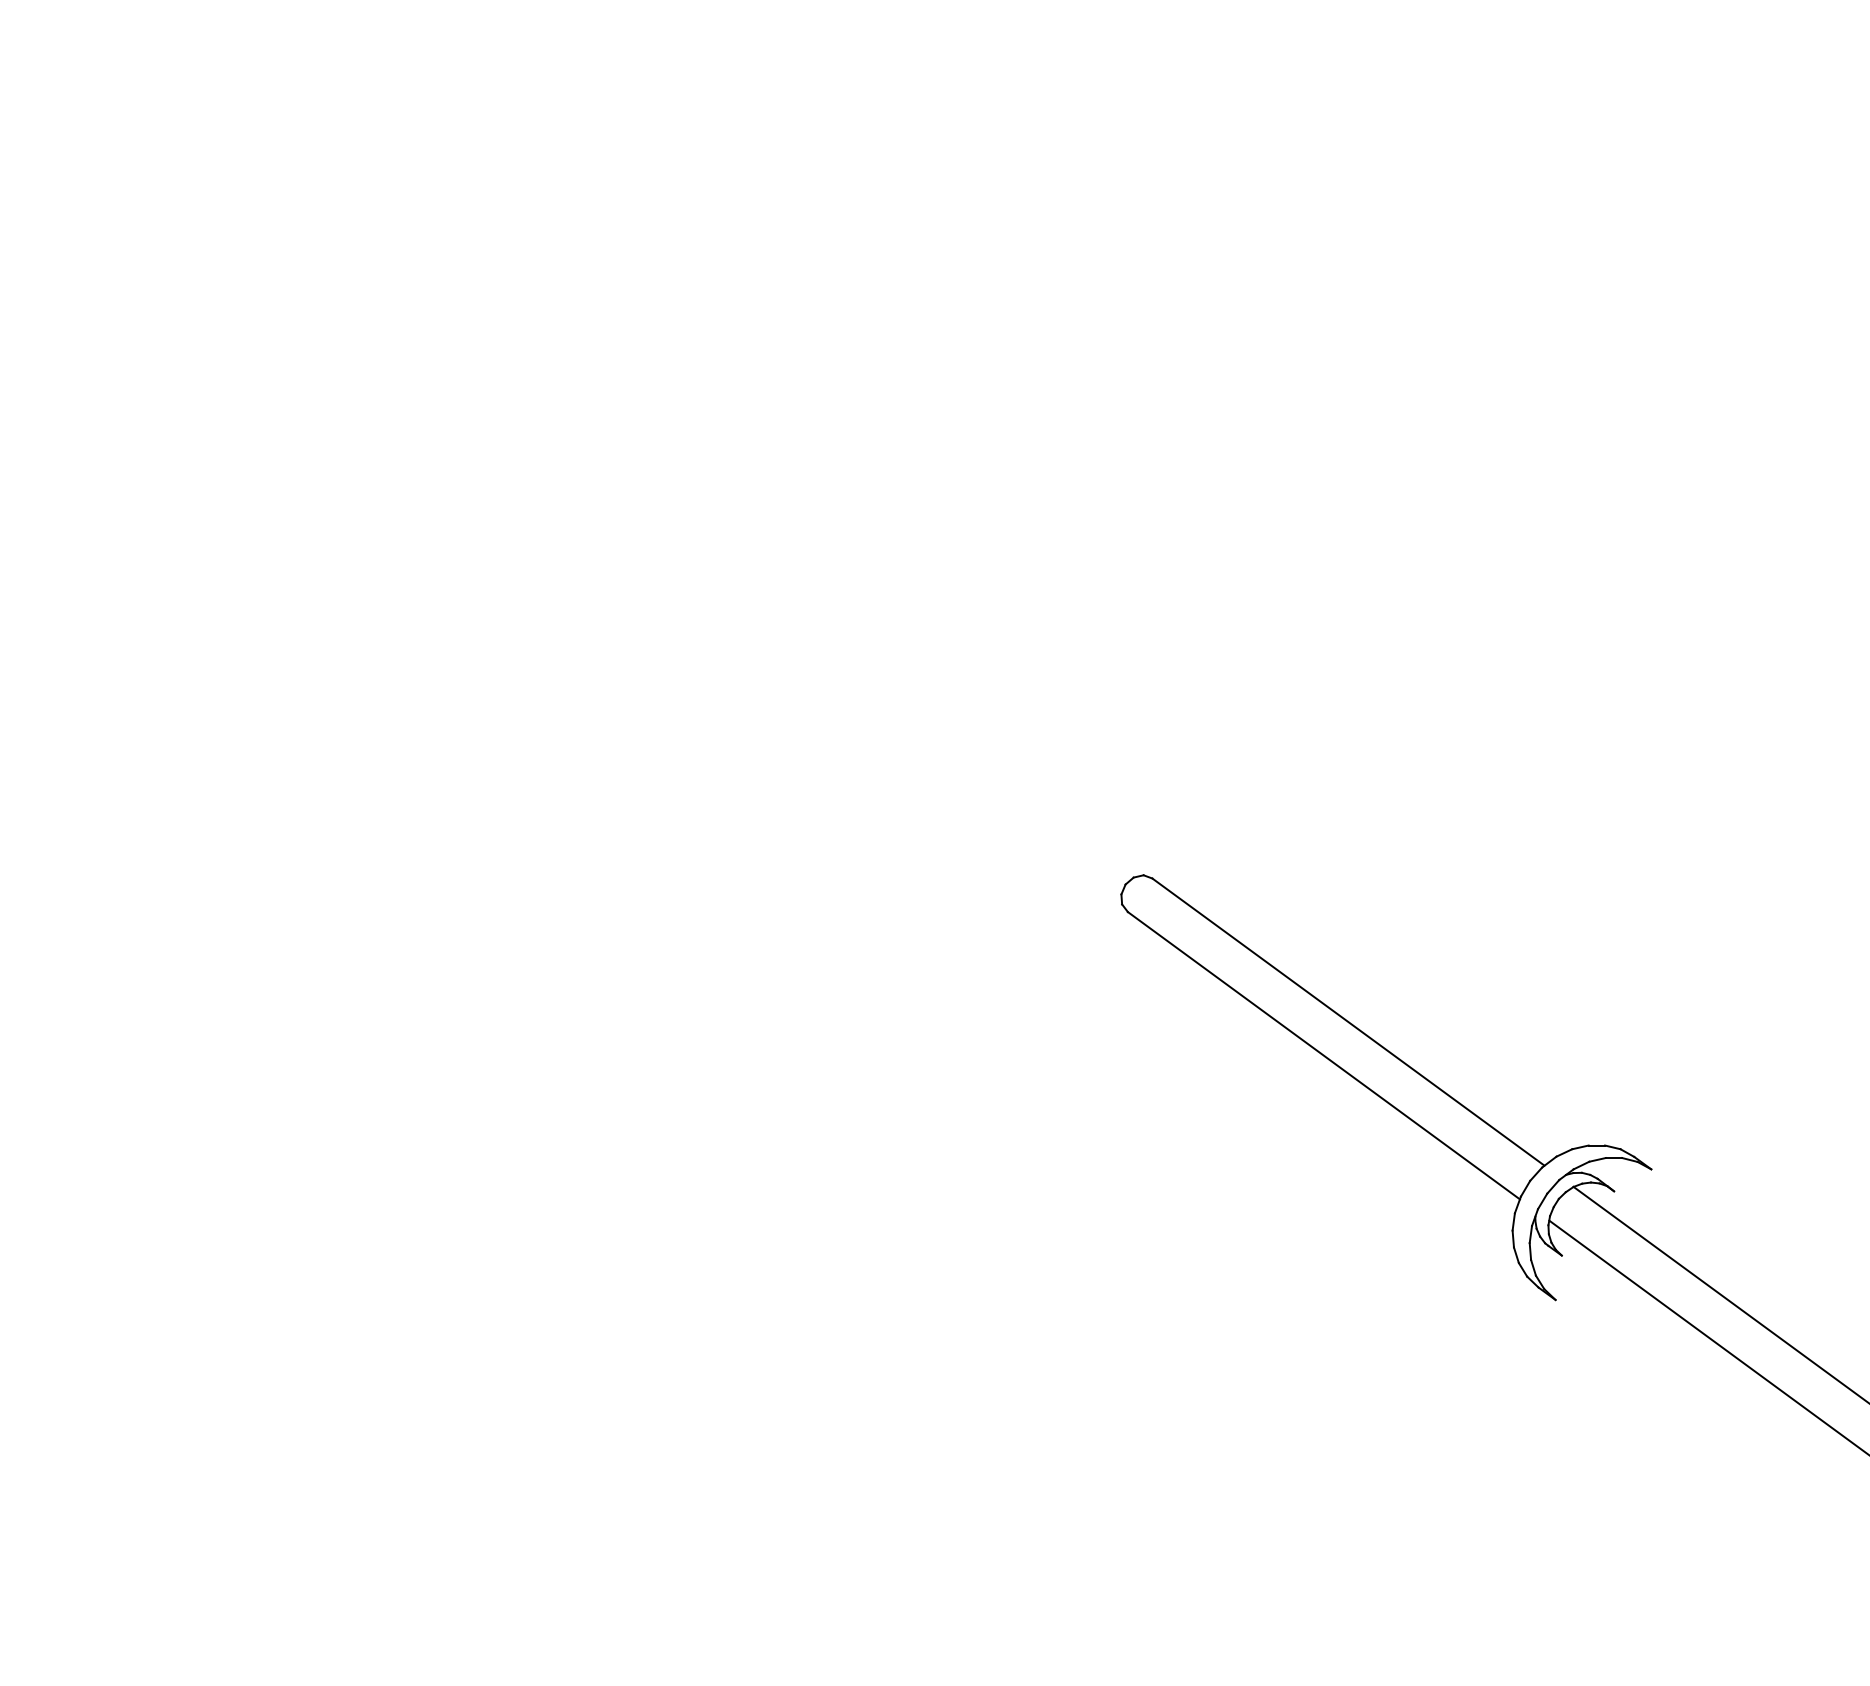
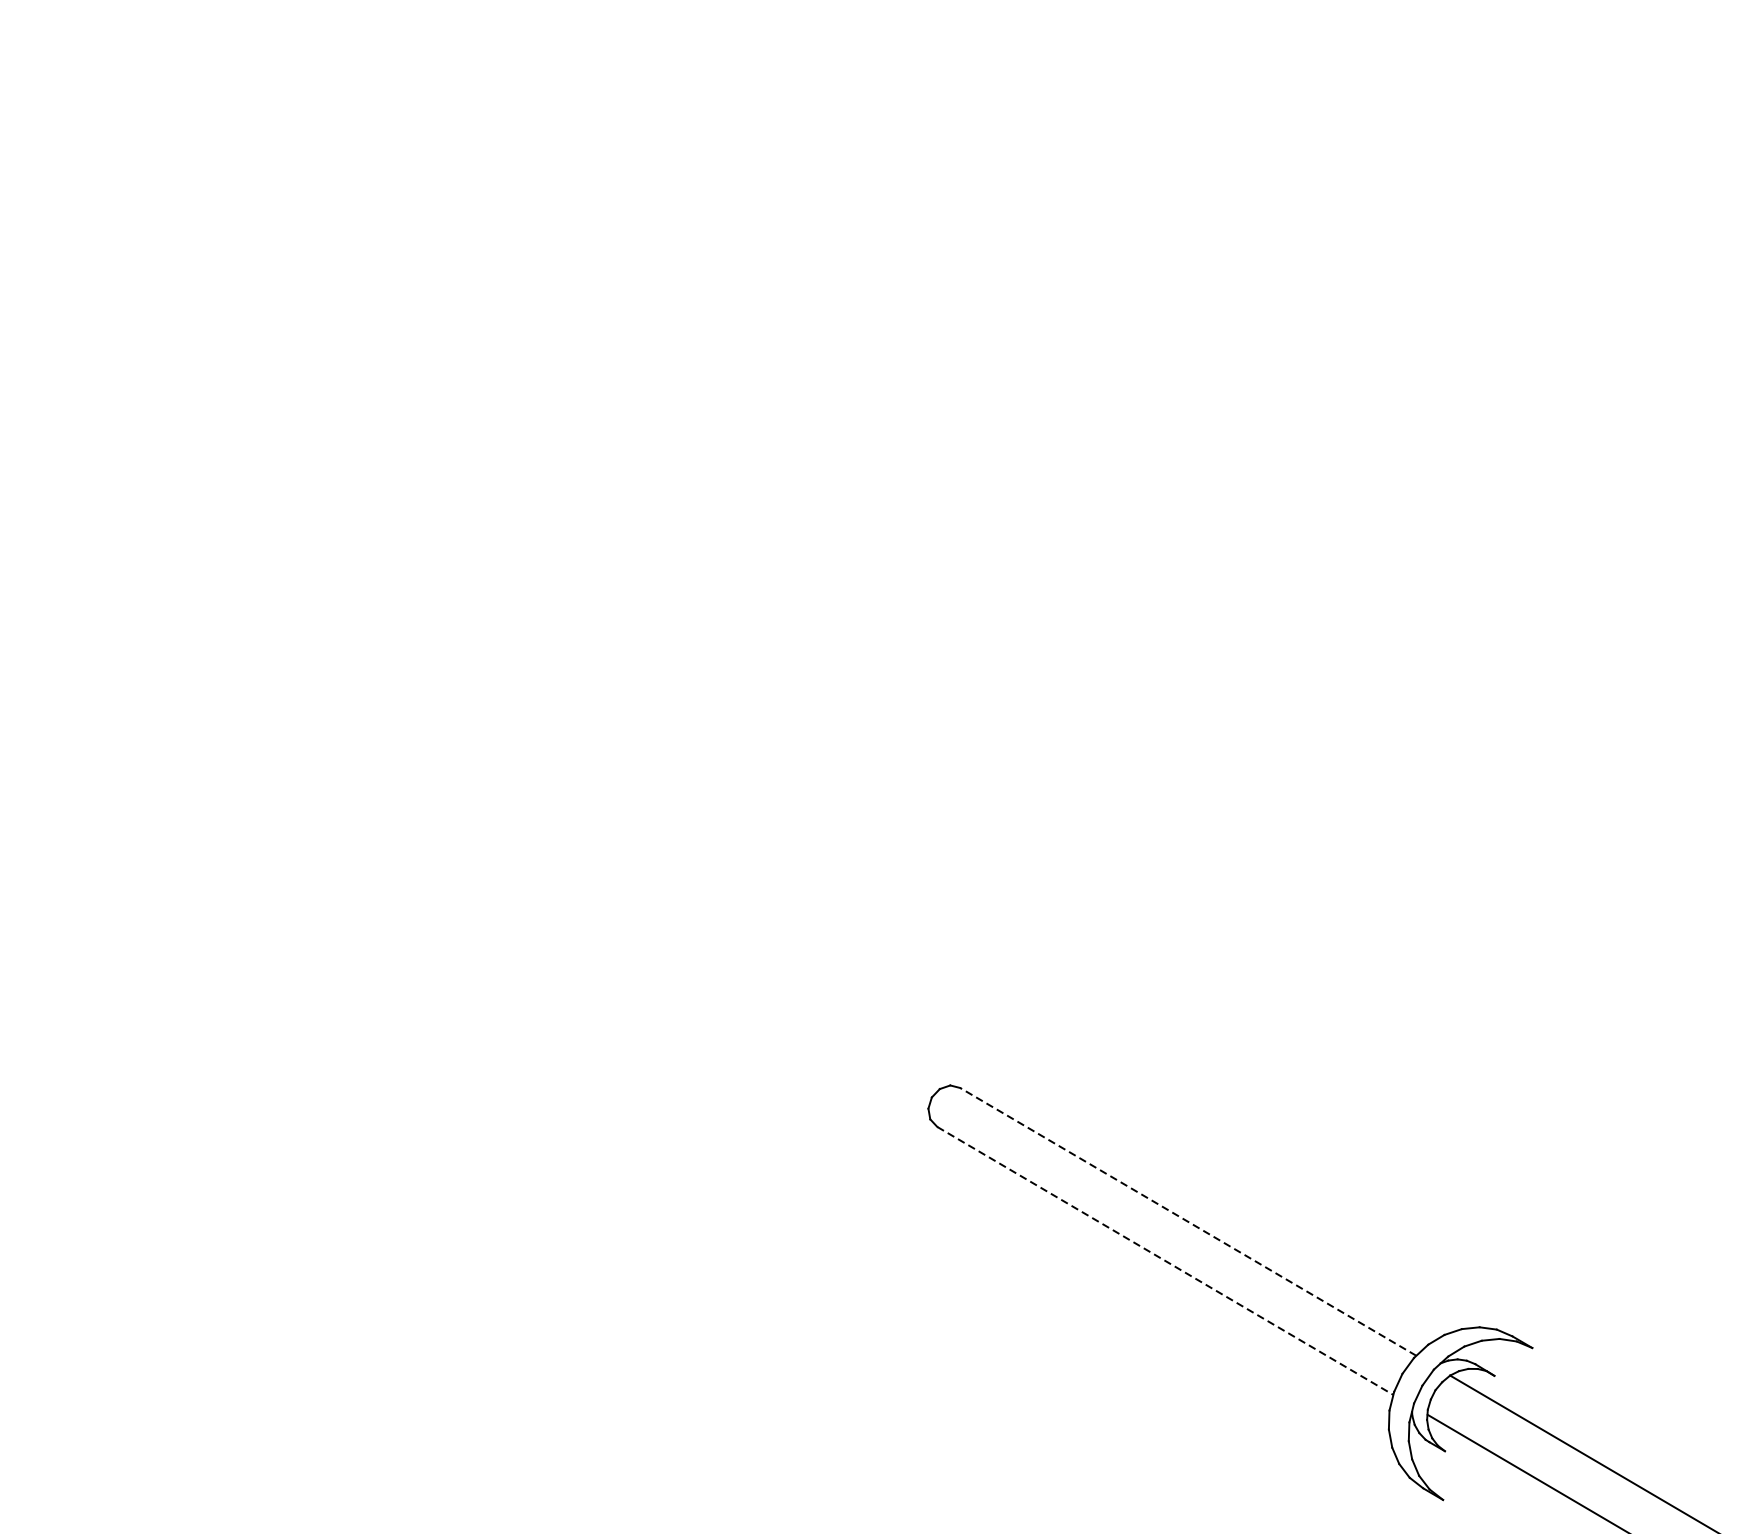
line: (1348, 1022) -> (1188, 1222), solid -> dashed
line: (1324, 1056) -> (1166, 1261), solid -> dashed

